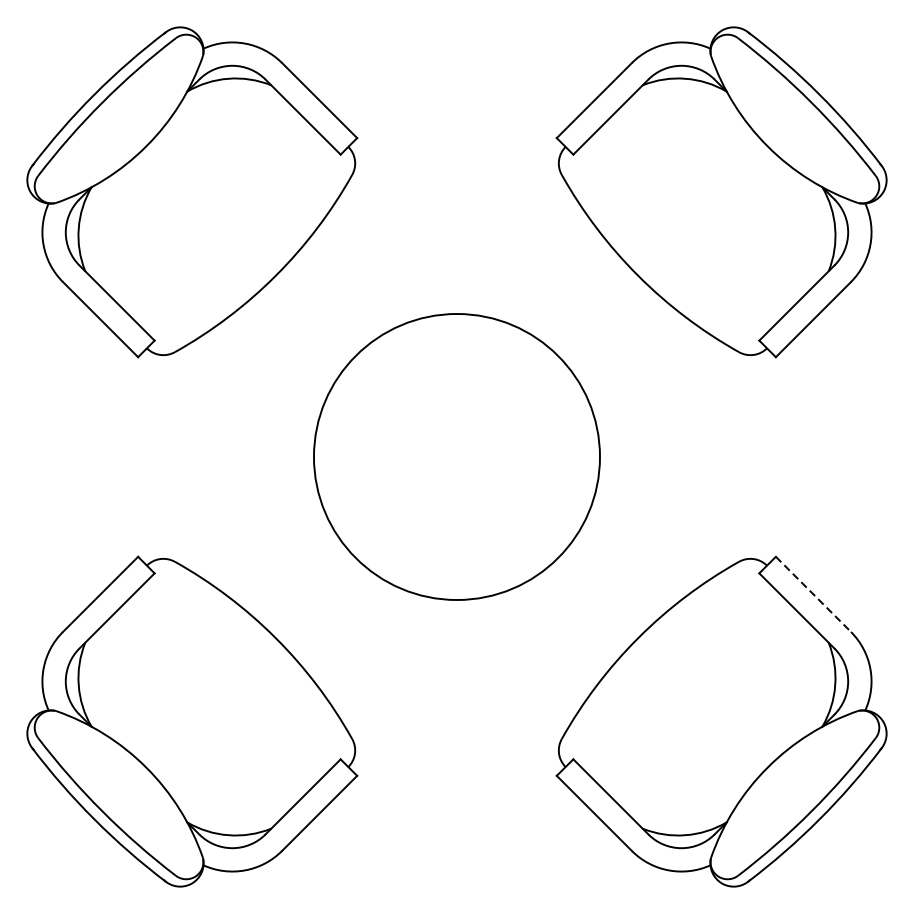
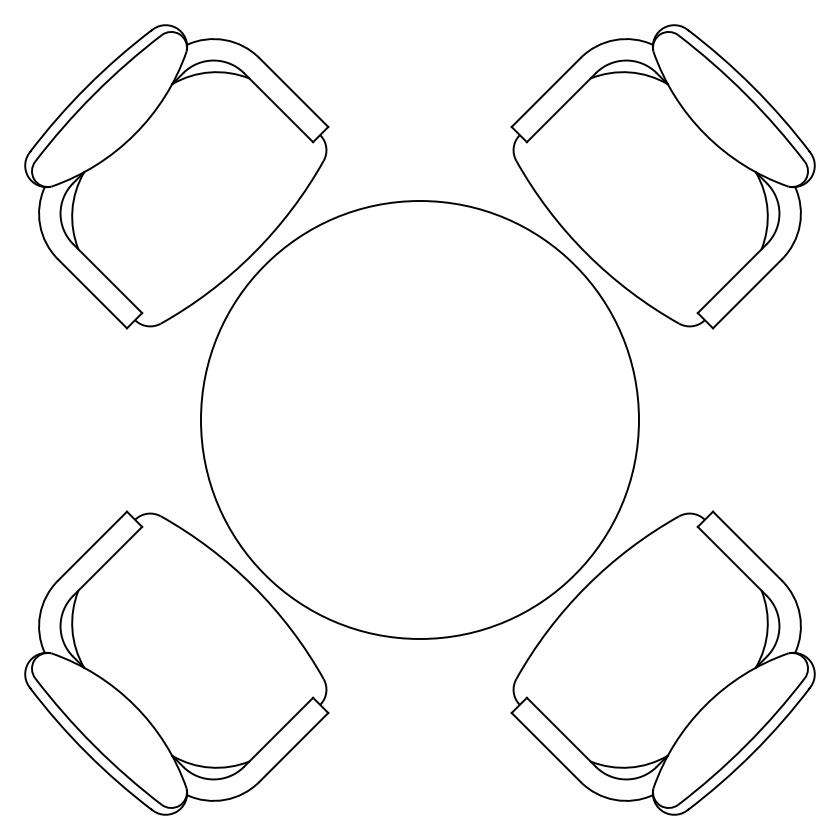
circle: (456, 457) -> (419, 420), size x1.67
line: (813, 594) -> (747, 546), dashed -> solid

